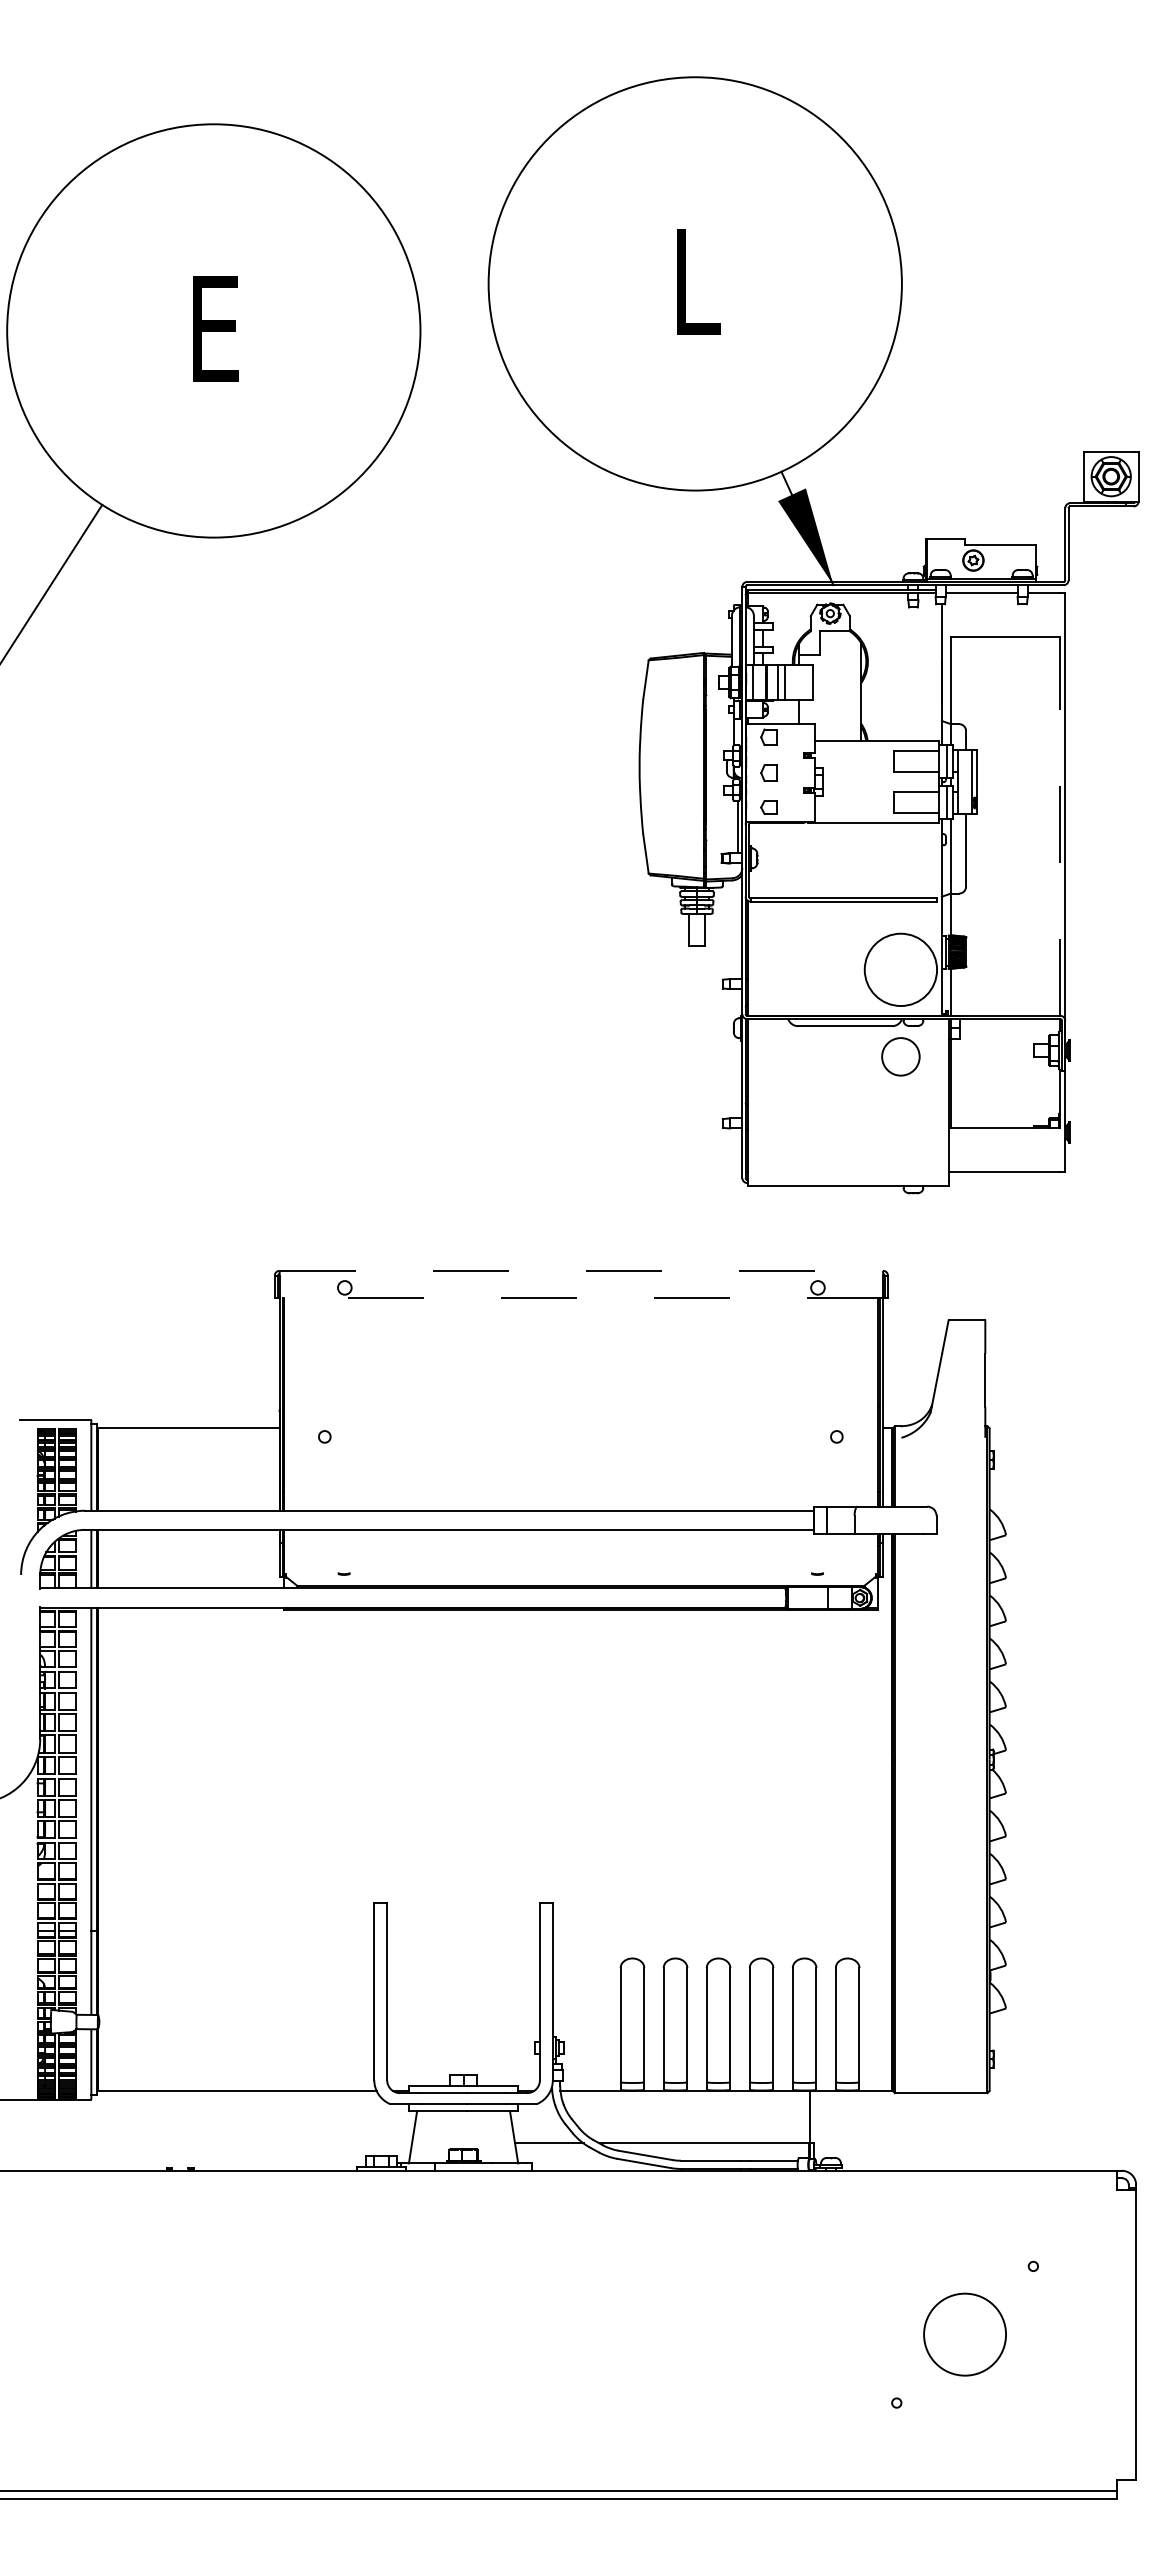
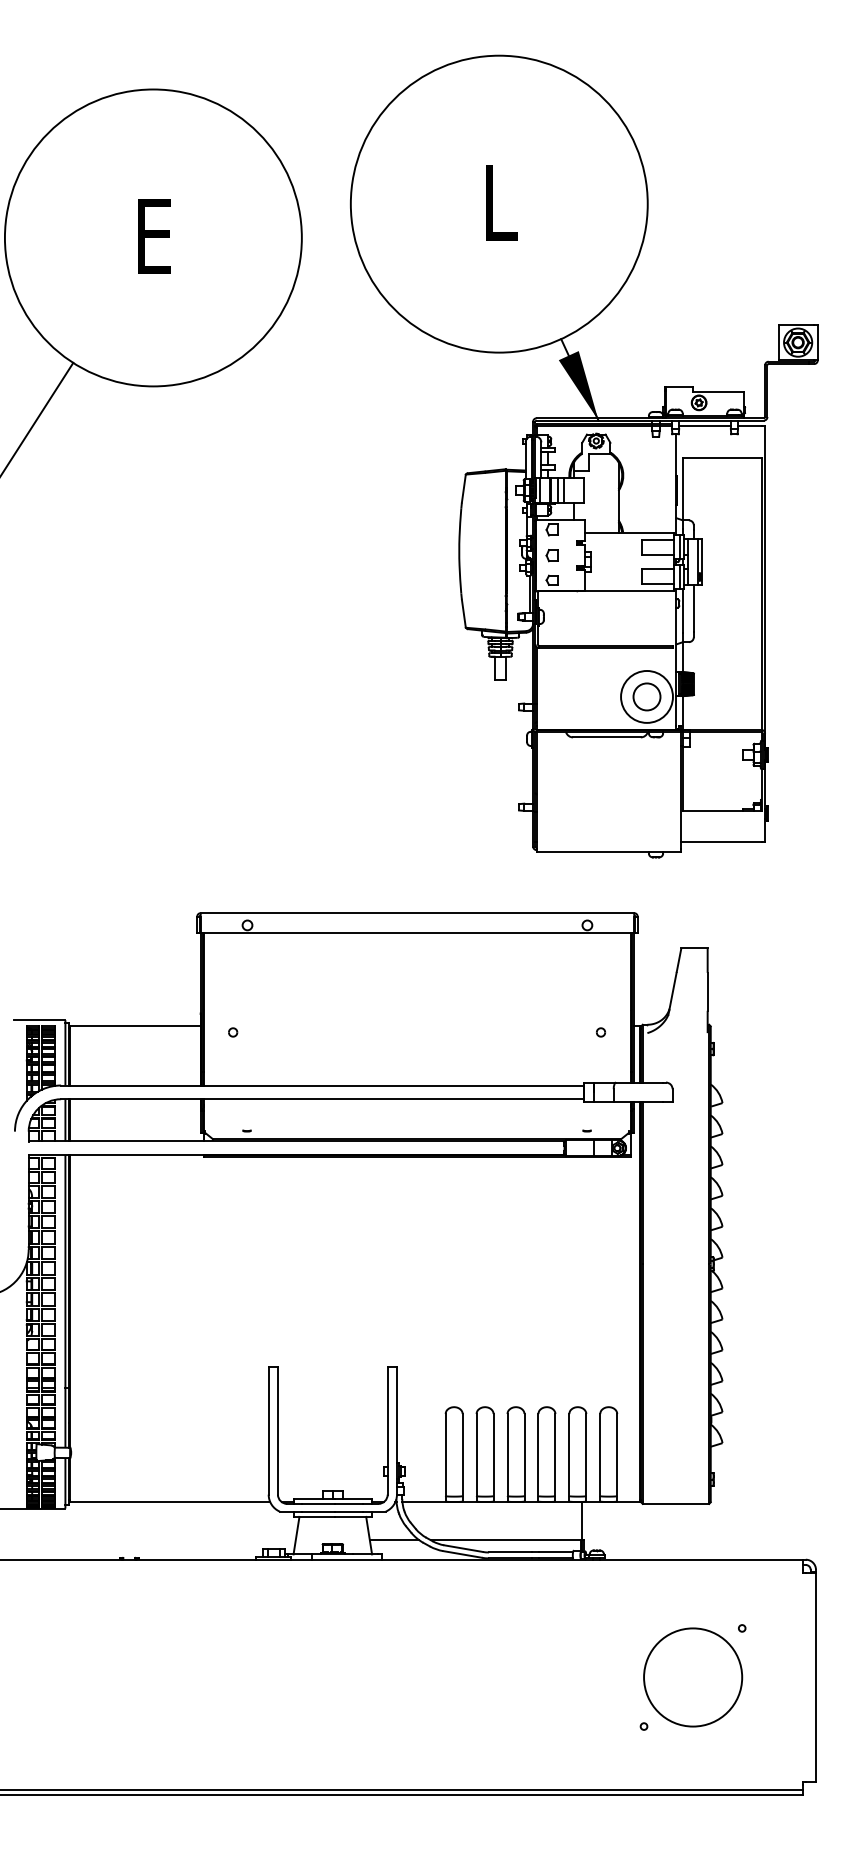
line: (1060, 826) -> (761, 593), dashed -> solid
circle: (900, 1056) -> (646, 696), moved
line: (581, 1270) -> (417, 912), dashed -> solid
line: (581, 1298) -> (417, 933), dashed -> solid
circle: (964, 2334) -> (692, 1677), size x1.67

